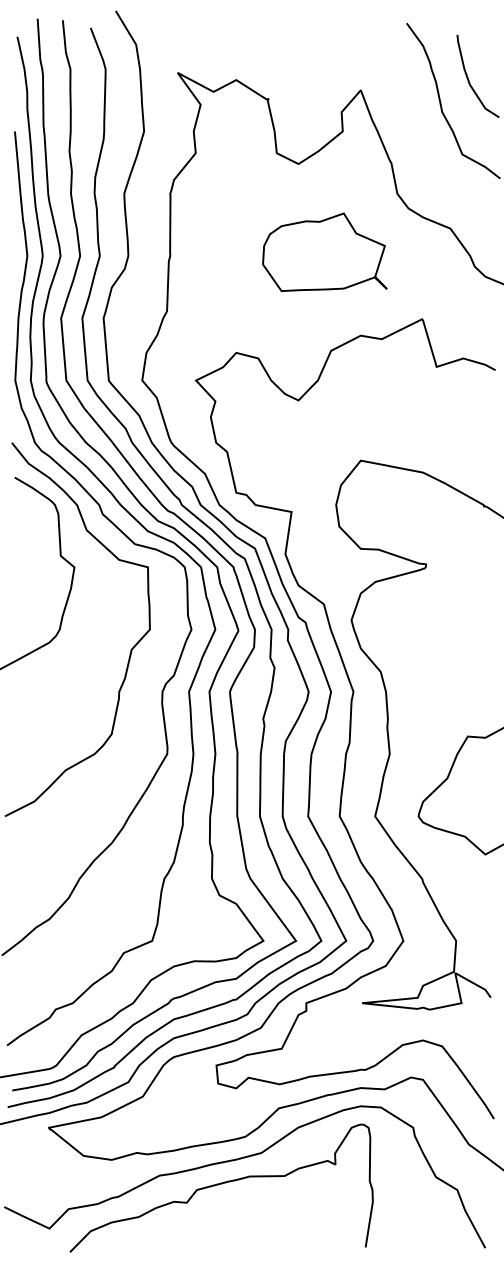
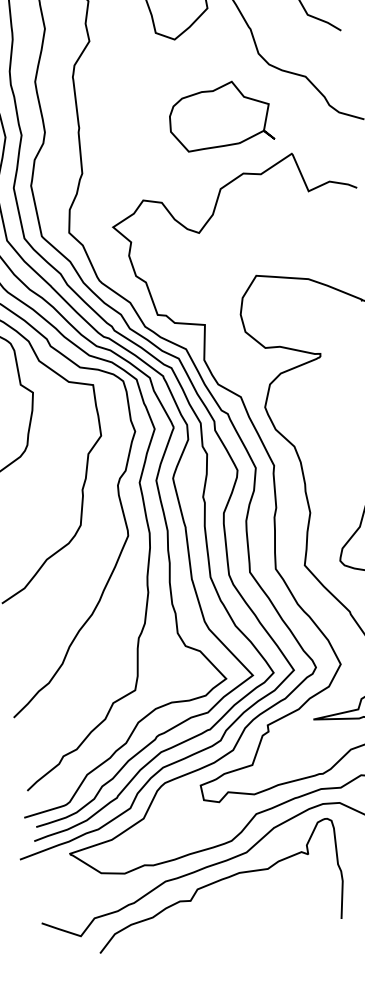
part: (324, 251) -> (219, 114), moved

